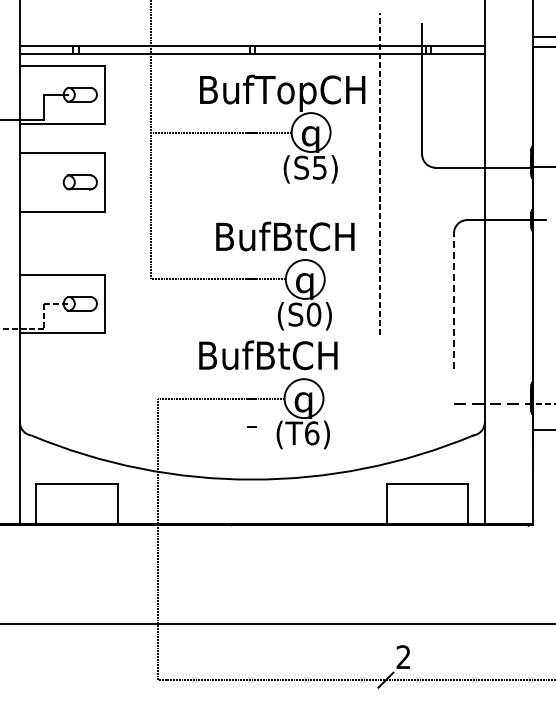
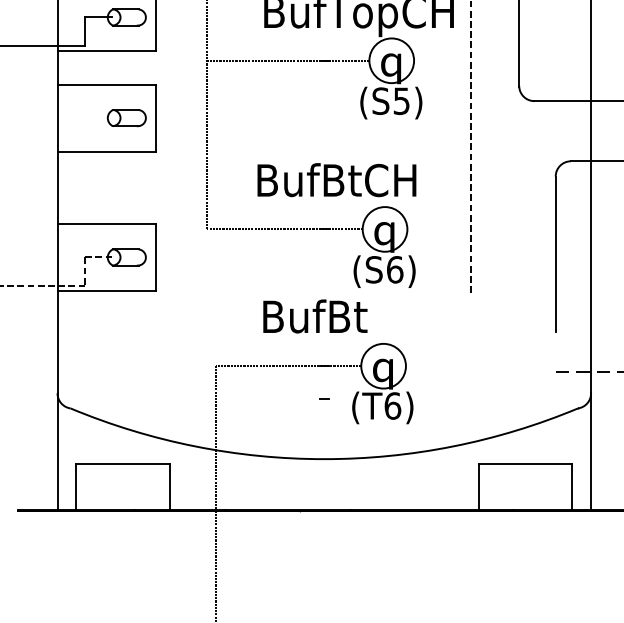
text: (285, 236) -> (337, 180), moved
line: (453, 301) -> (555, 254), dashed -> solid
text: (313, 314) -> (394, 269), (S0) -> (S6)
text: (314, 355) -> (395, 316), BufBtCH -> BufBt

